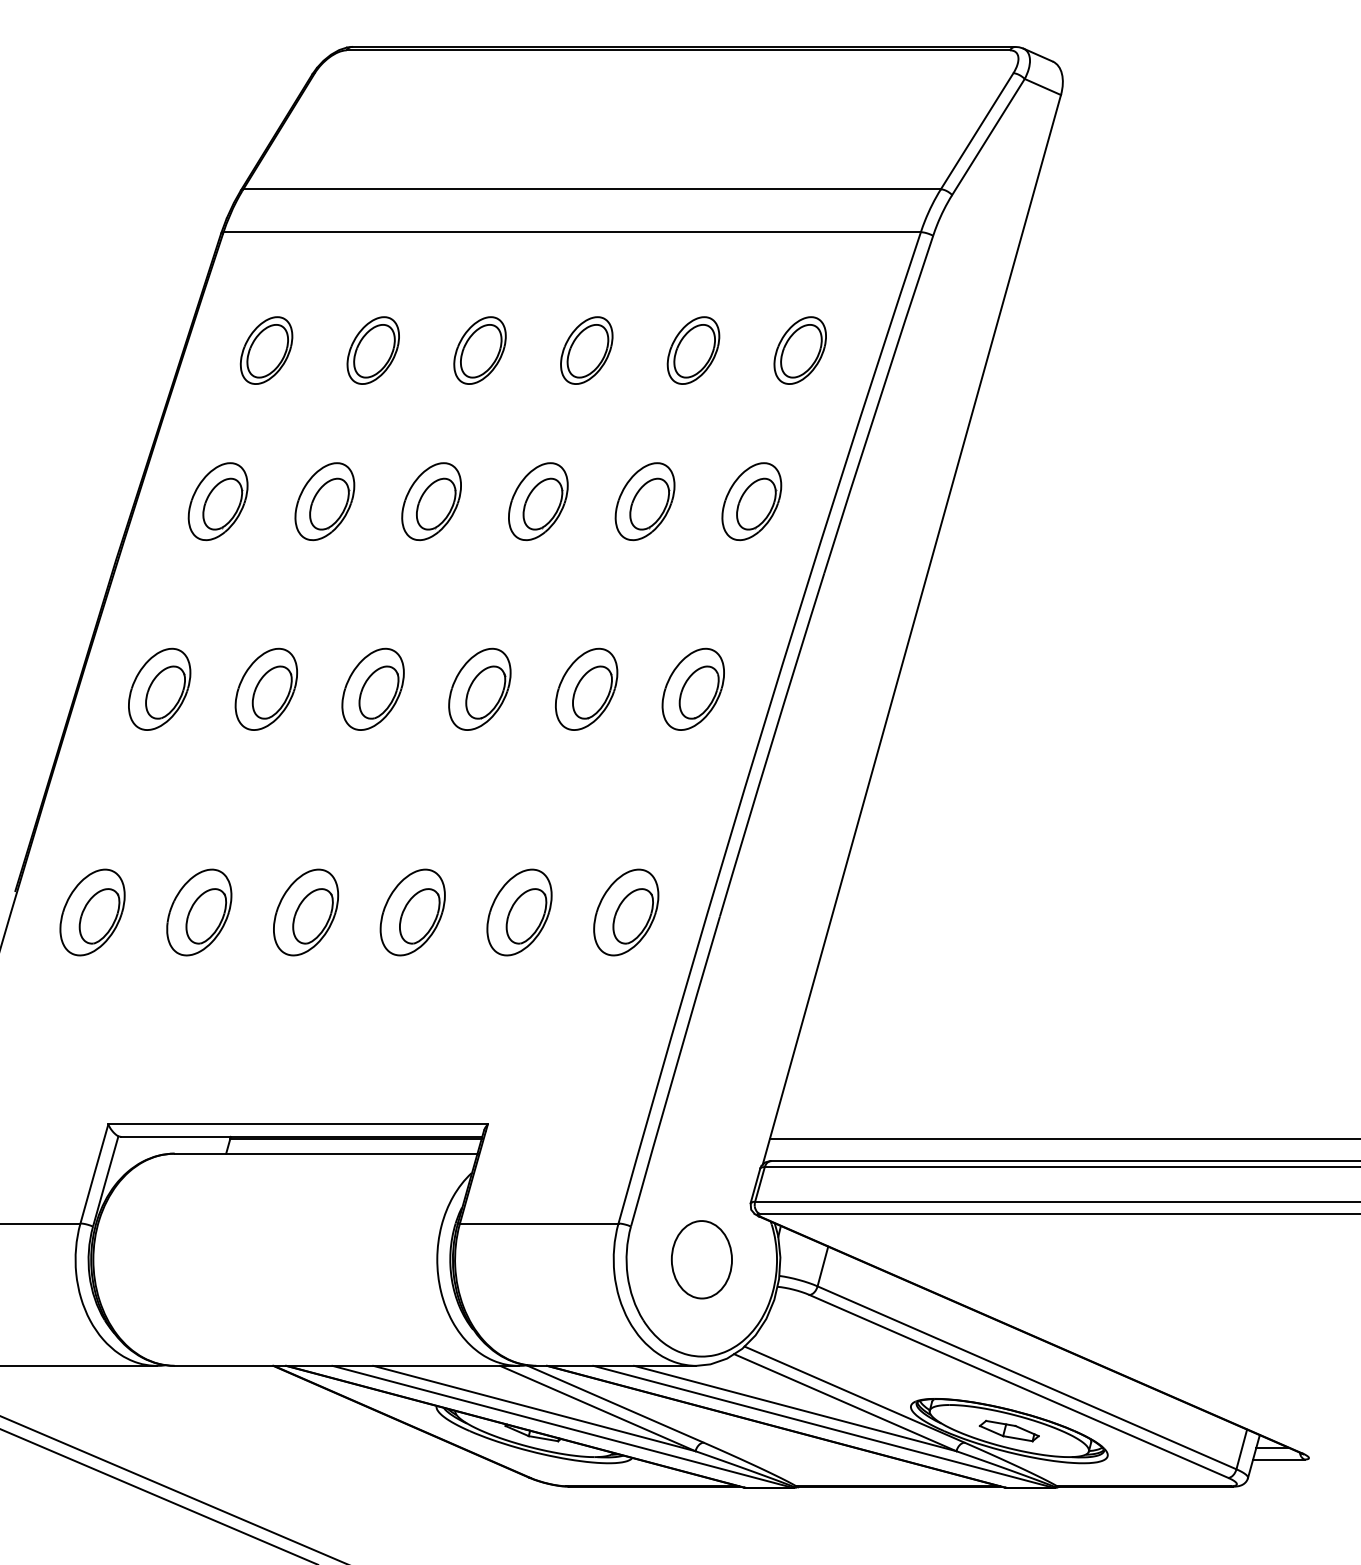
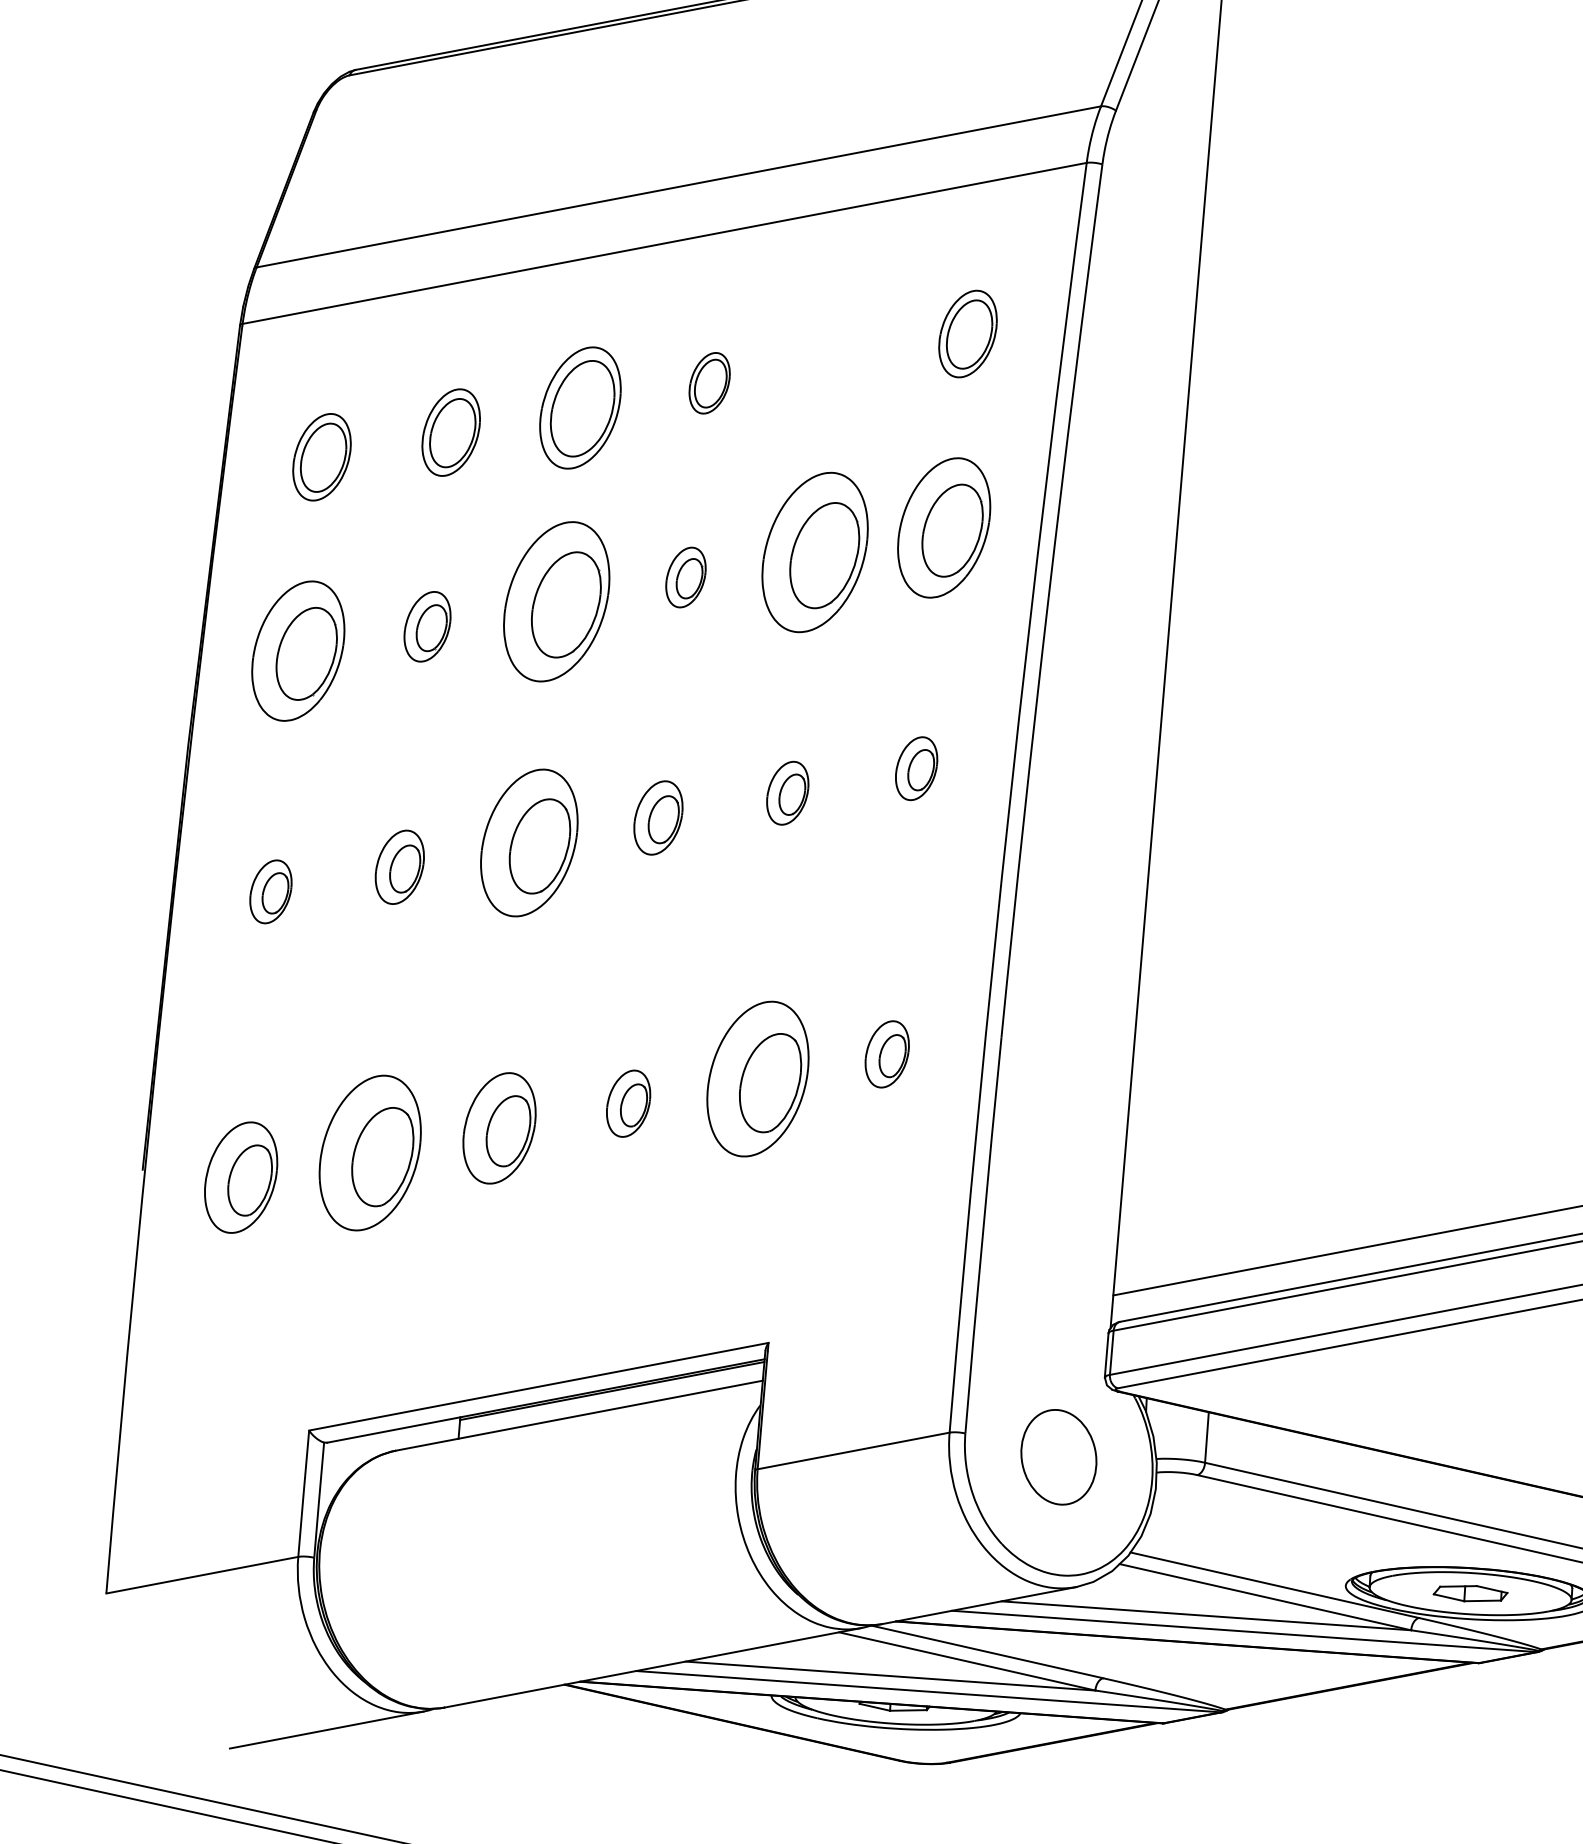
part: (479, 350) -> (579, 408), size x1.4
part: (586, 350) -> (709, 383), size x0.7
part: (693, 350) -> (838, 358), removed
part: (217, 501) -> (297, 651), size x1.4
part: (324, 501) -> (426, 626), size x0.7
part: (431, 501) -> (556, 601), size x1.6
part: (538, 501) -> (686, 577), size x0.6
part: (644, 501) -> (814, 552), size x1.6
part: (751, 501) -> (943, 527), size x1.4
part: (159, 688) -> (270, 891), size x0.6
part: (265, 688) -> (398, 866), size x0.7
part: (372, 688) -> (528, 841), size x1.4
part: (479, 688) -> (657, 817), size x0.7
part: (586, 688) -> (787, 792), size x0.6
part: (692, 688) -> (915, 767), size x0.6
part: (199, 912) -> (370, 1152), size x1.4
part: (412, 912) -> (628, 1103), size x0.6
part: (519, 912) -> (757, 1079), size x1.4
part: (626, 912) -> (887, 1054), size x0.6

